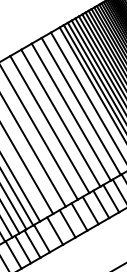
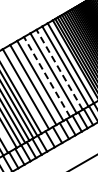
line: (71, 111) -> (59, 69), solid -> dashed
line: (48, 123) -> (46, 76), solid -> dashed

